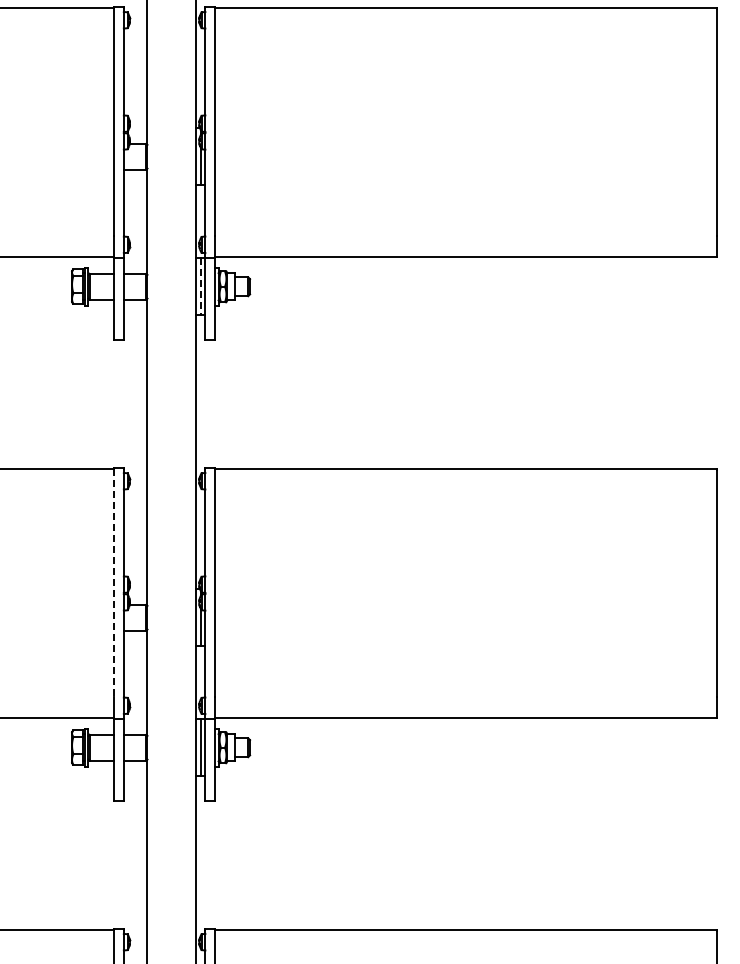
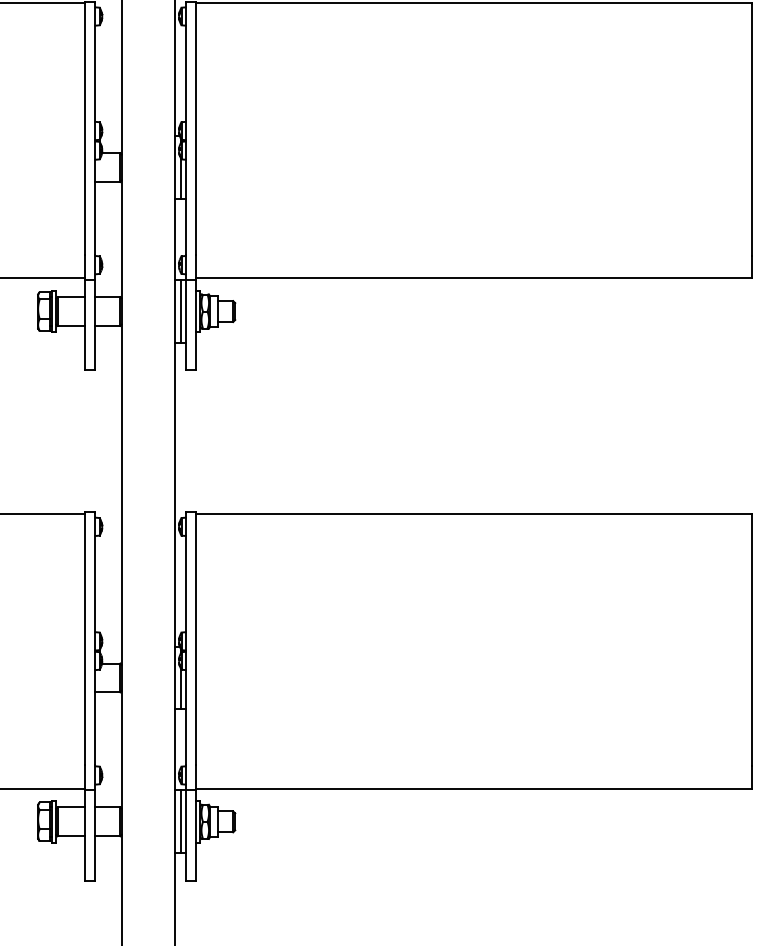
line: (200, 287) -> (180, 312), dashed -> solid
line: (114, 582) -> (85, 638), dashed -> solid

